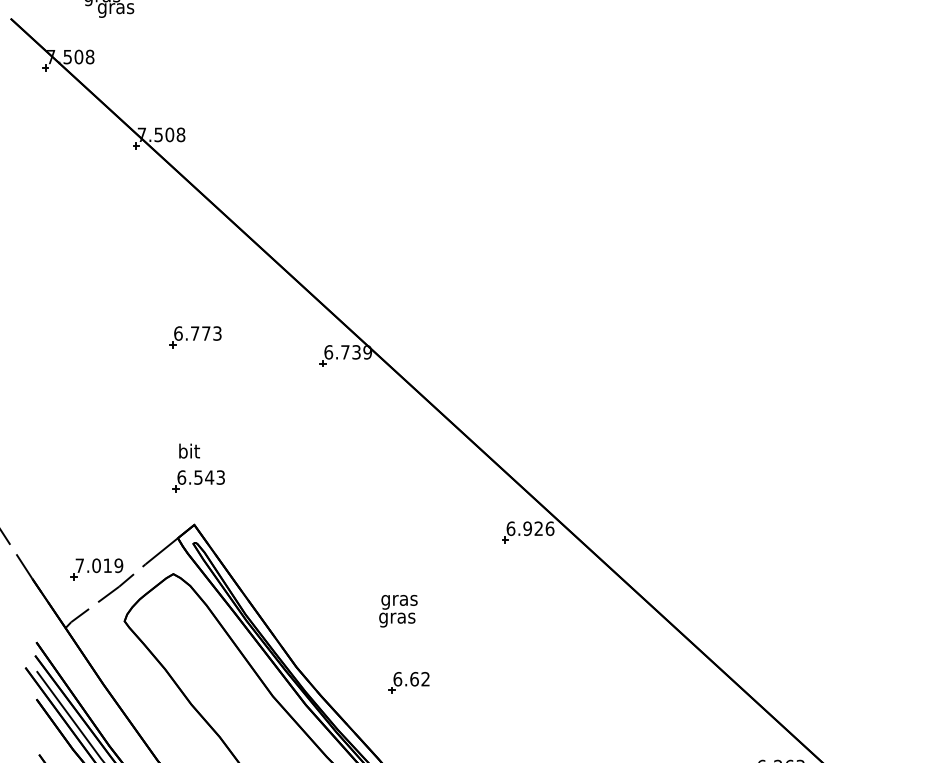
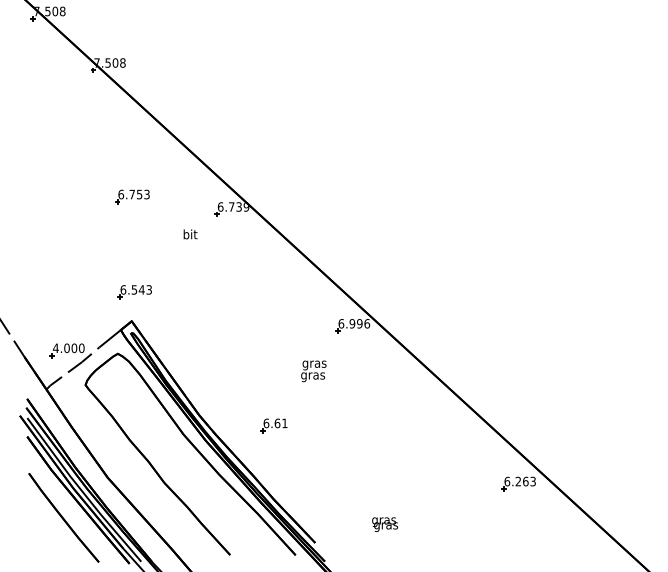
text: (206, 333) -> (139, 194), 6.773 -> 6.753
text: (189, 451) -> (190, 234), moved
text: (538, 528) -> (359, 323), 6.926 -> 6.996
text: (98, 566) -> (68, 348), 7.019 -> 4.000
text: (397, 611) -> (313, 371), moved
text: (425, 677) -> (284, 422), 6.62 -> 6.61

